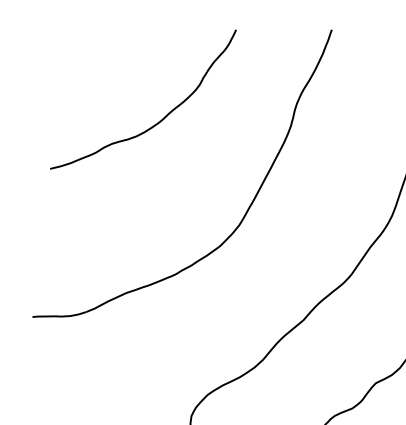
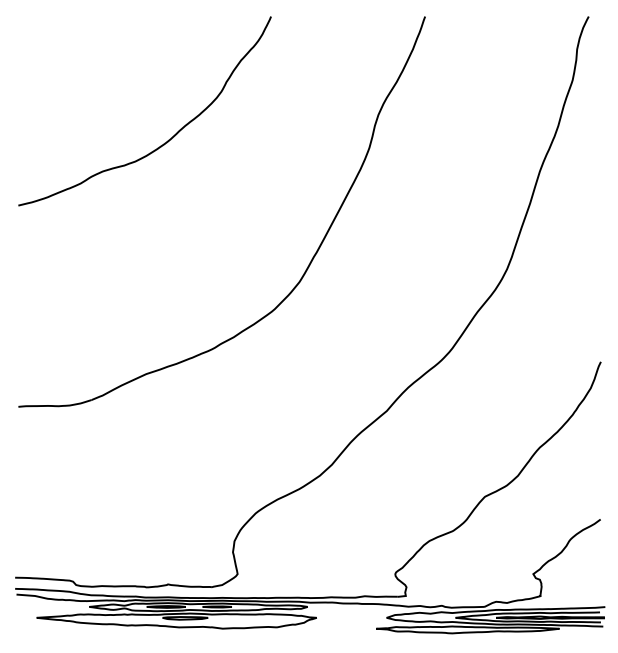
curve: (160, 120) -> (168, 139), moved

